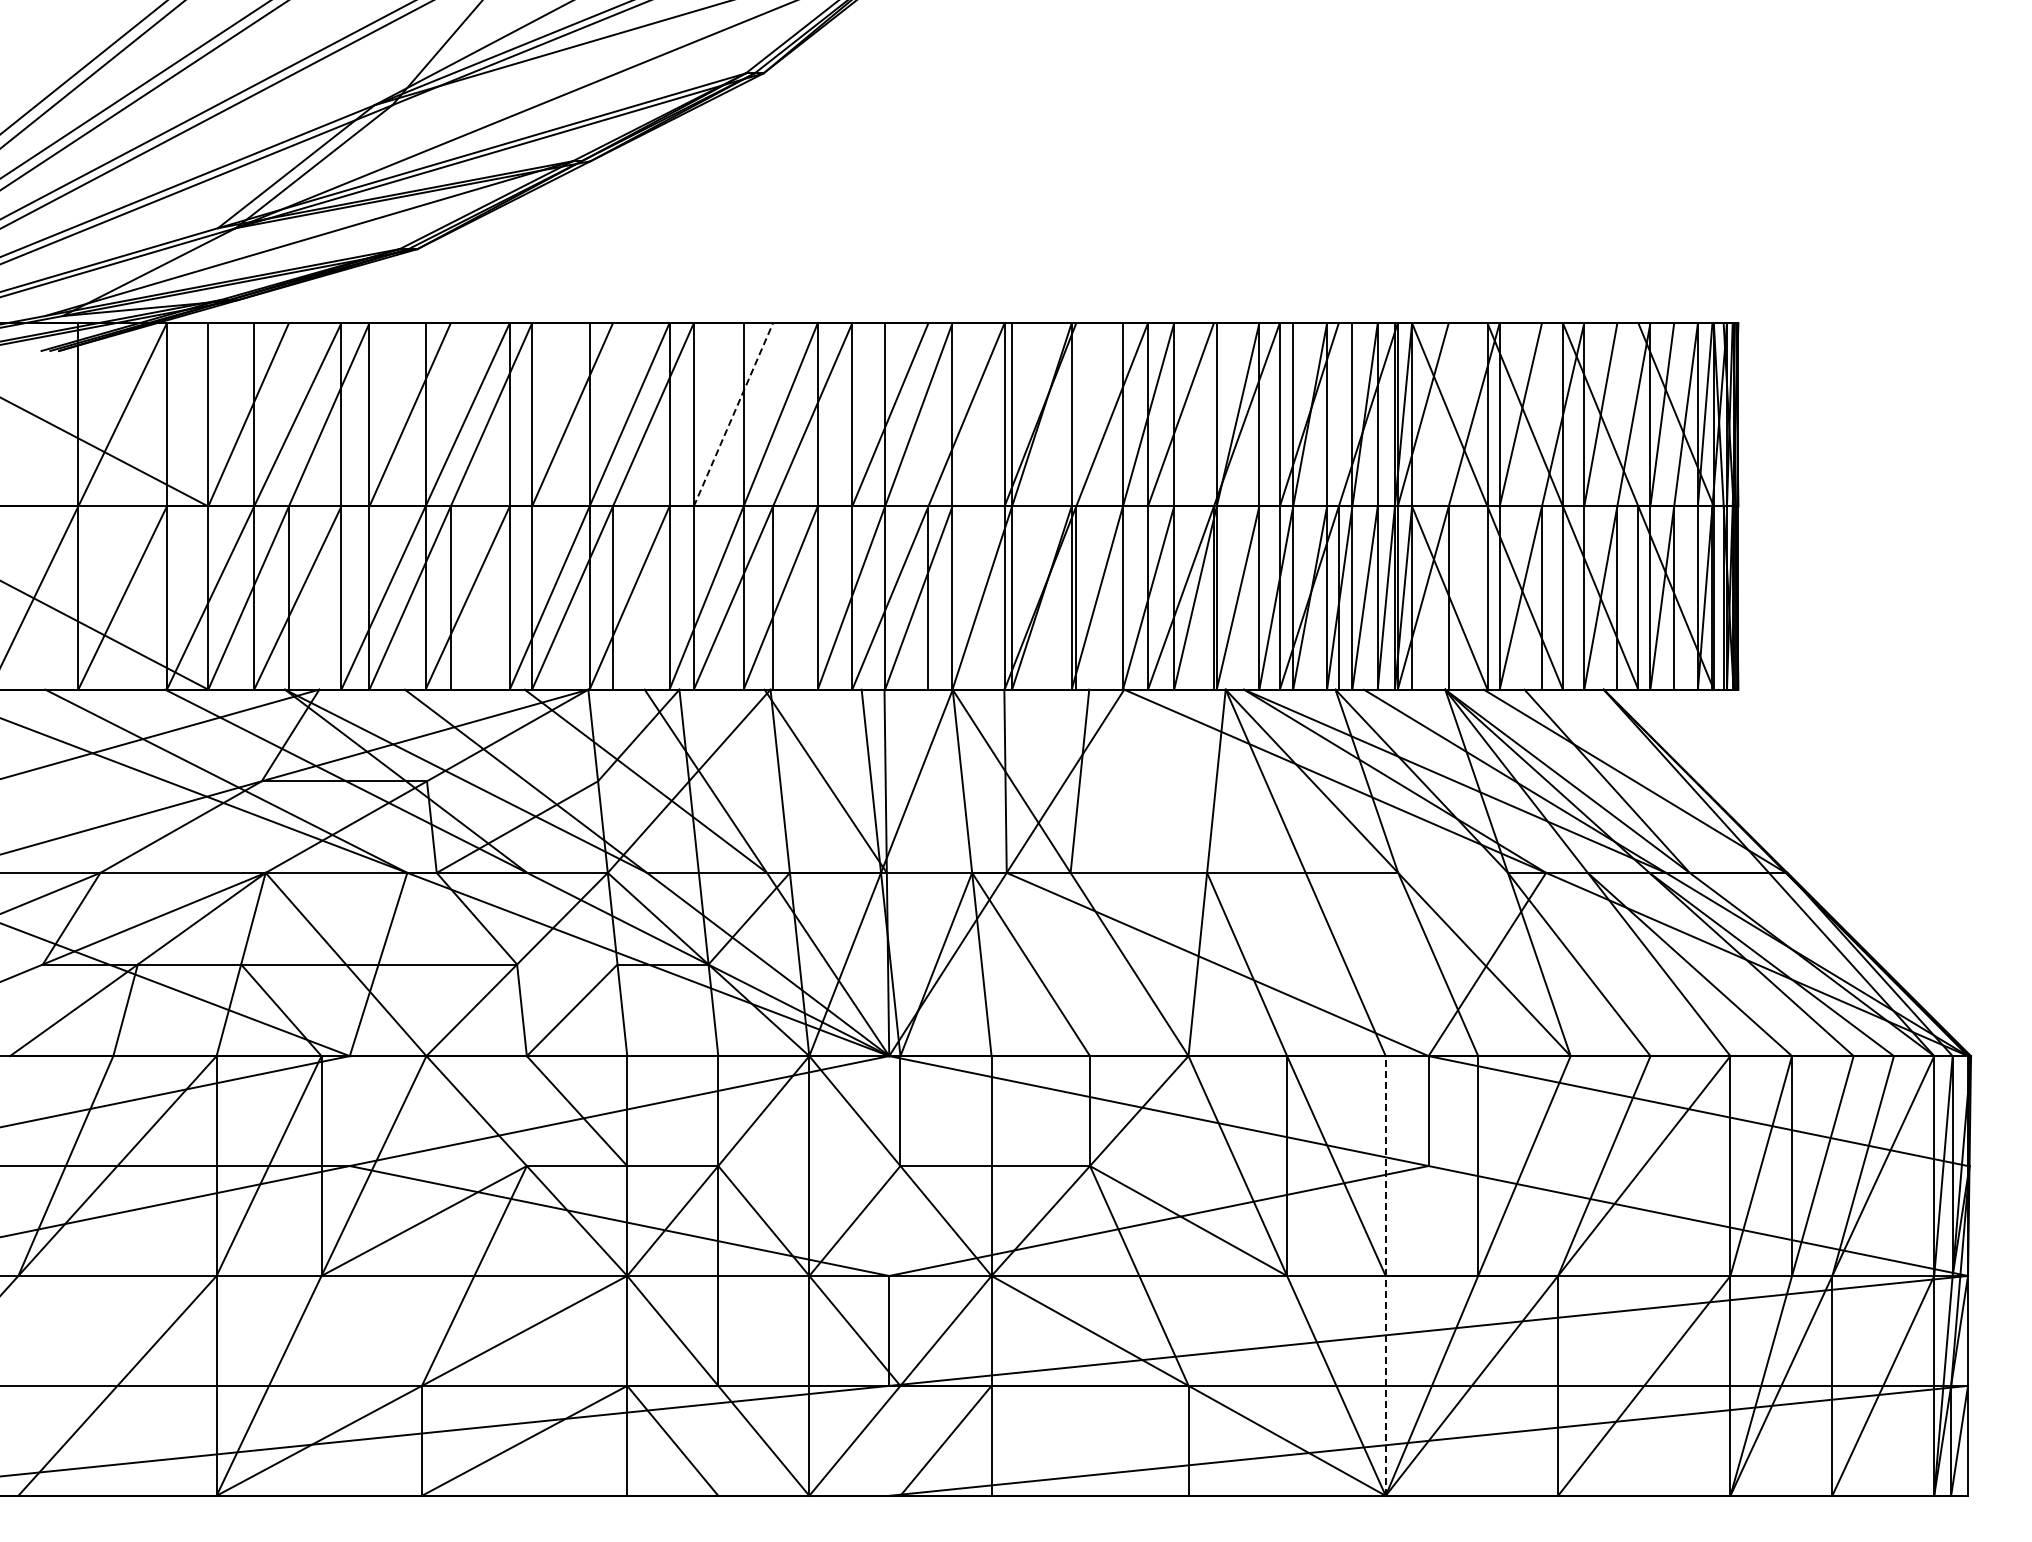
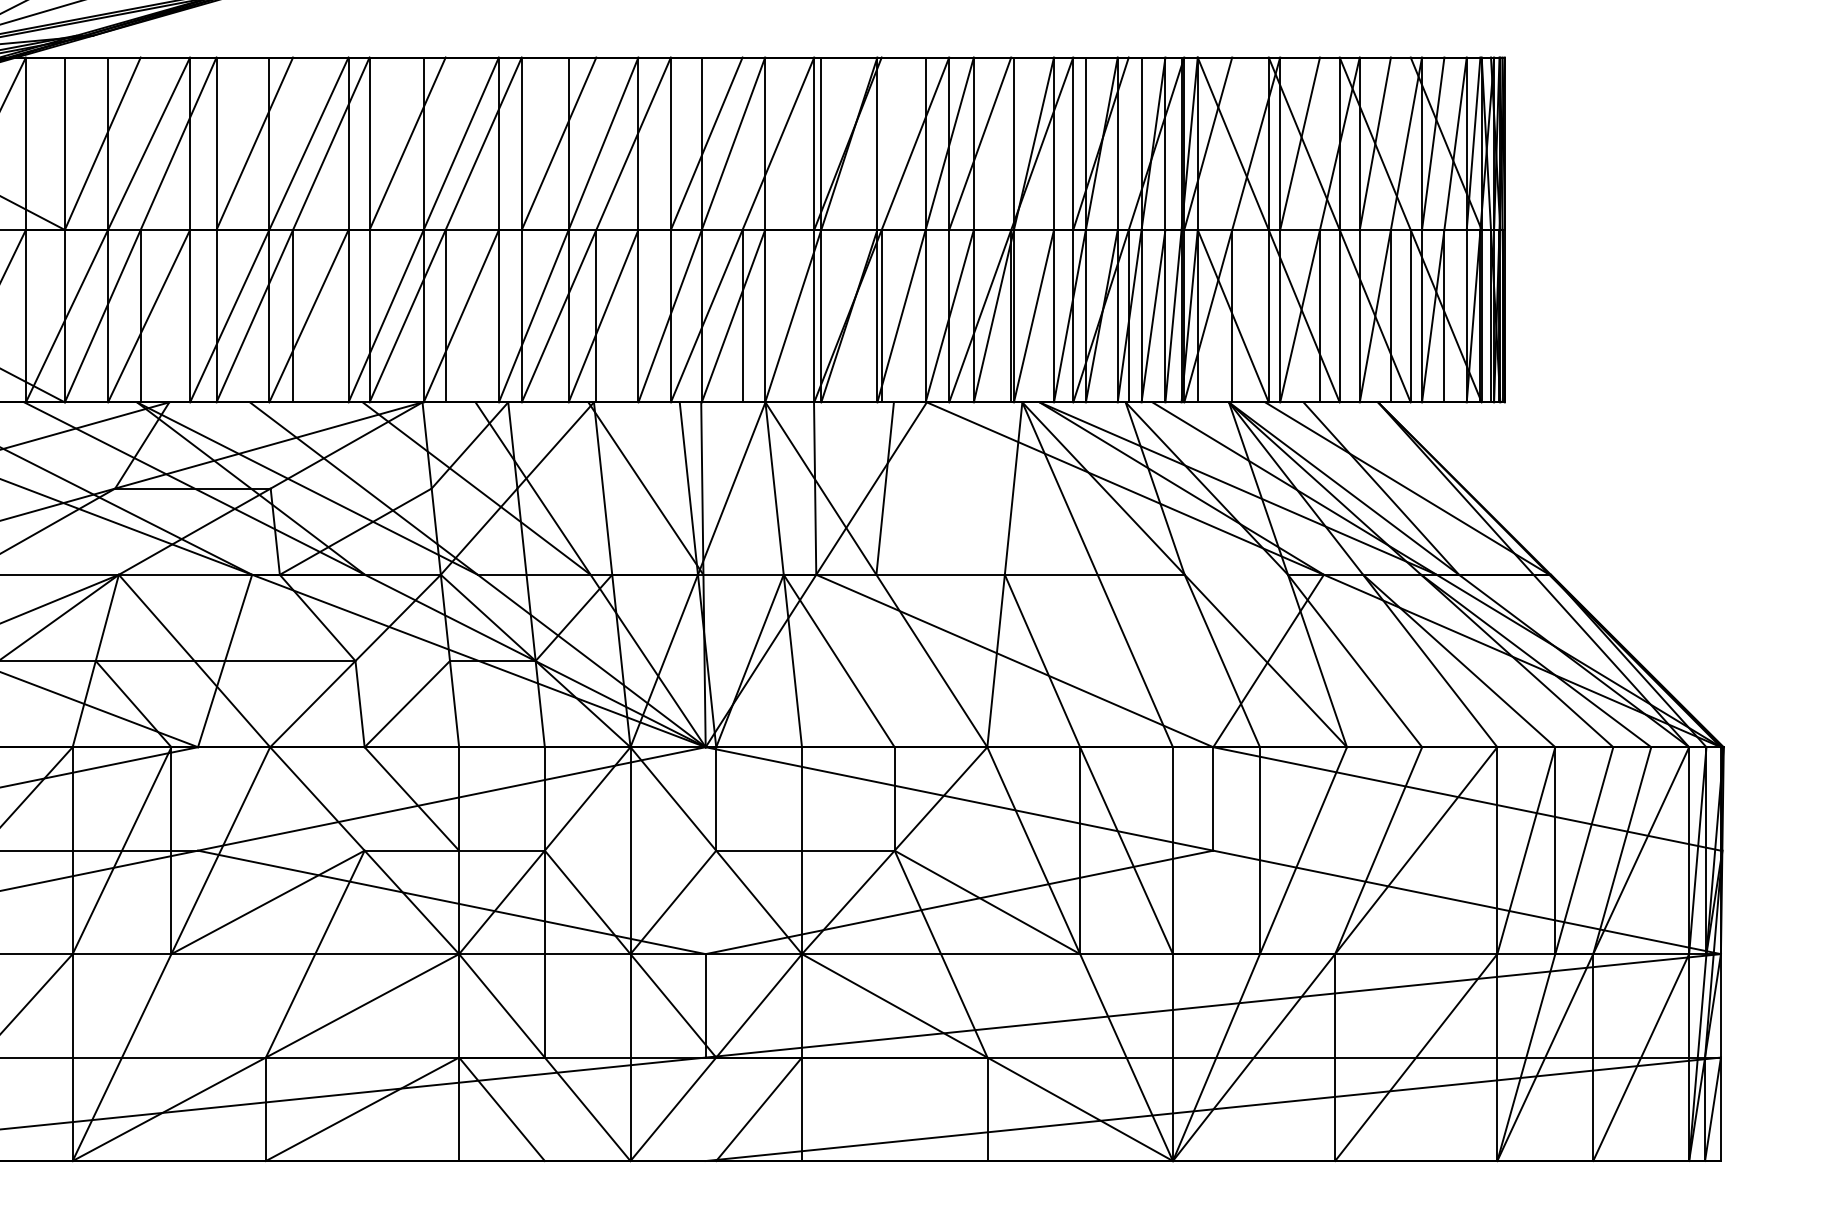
line: (733, 414) -> (559, 143), dashed -> solid
line: (1385, 1275) -> (1172, 953), dashed -> solid

